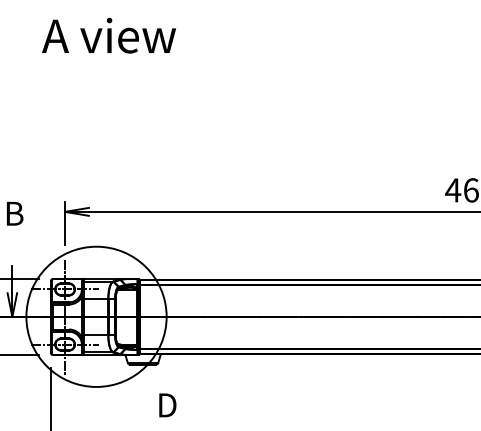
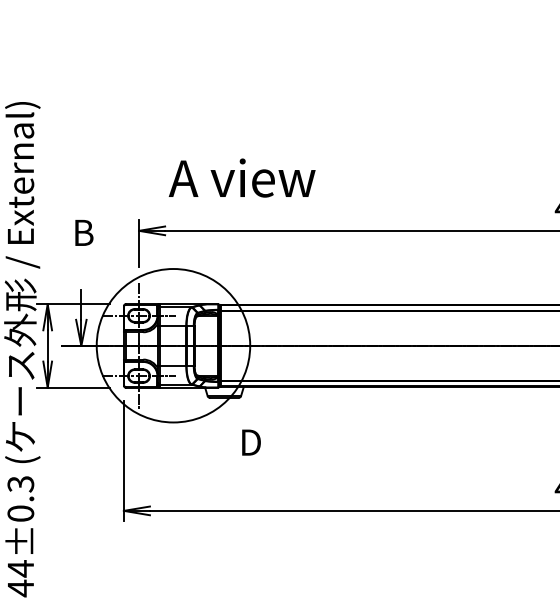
text: (108, 35) -> (241, 177), moved

